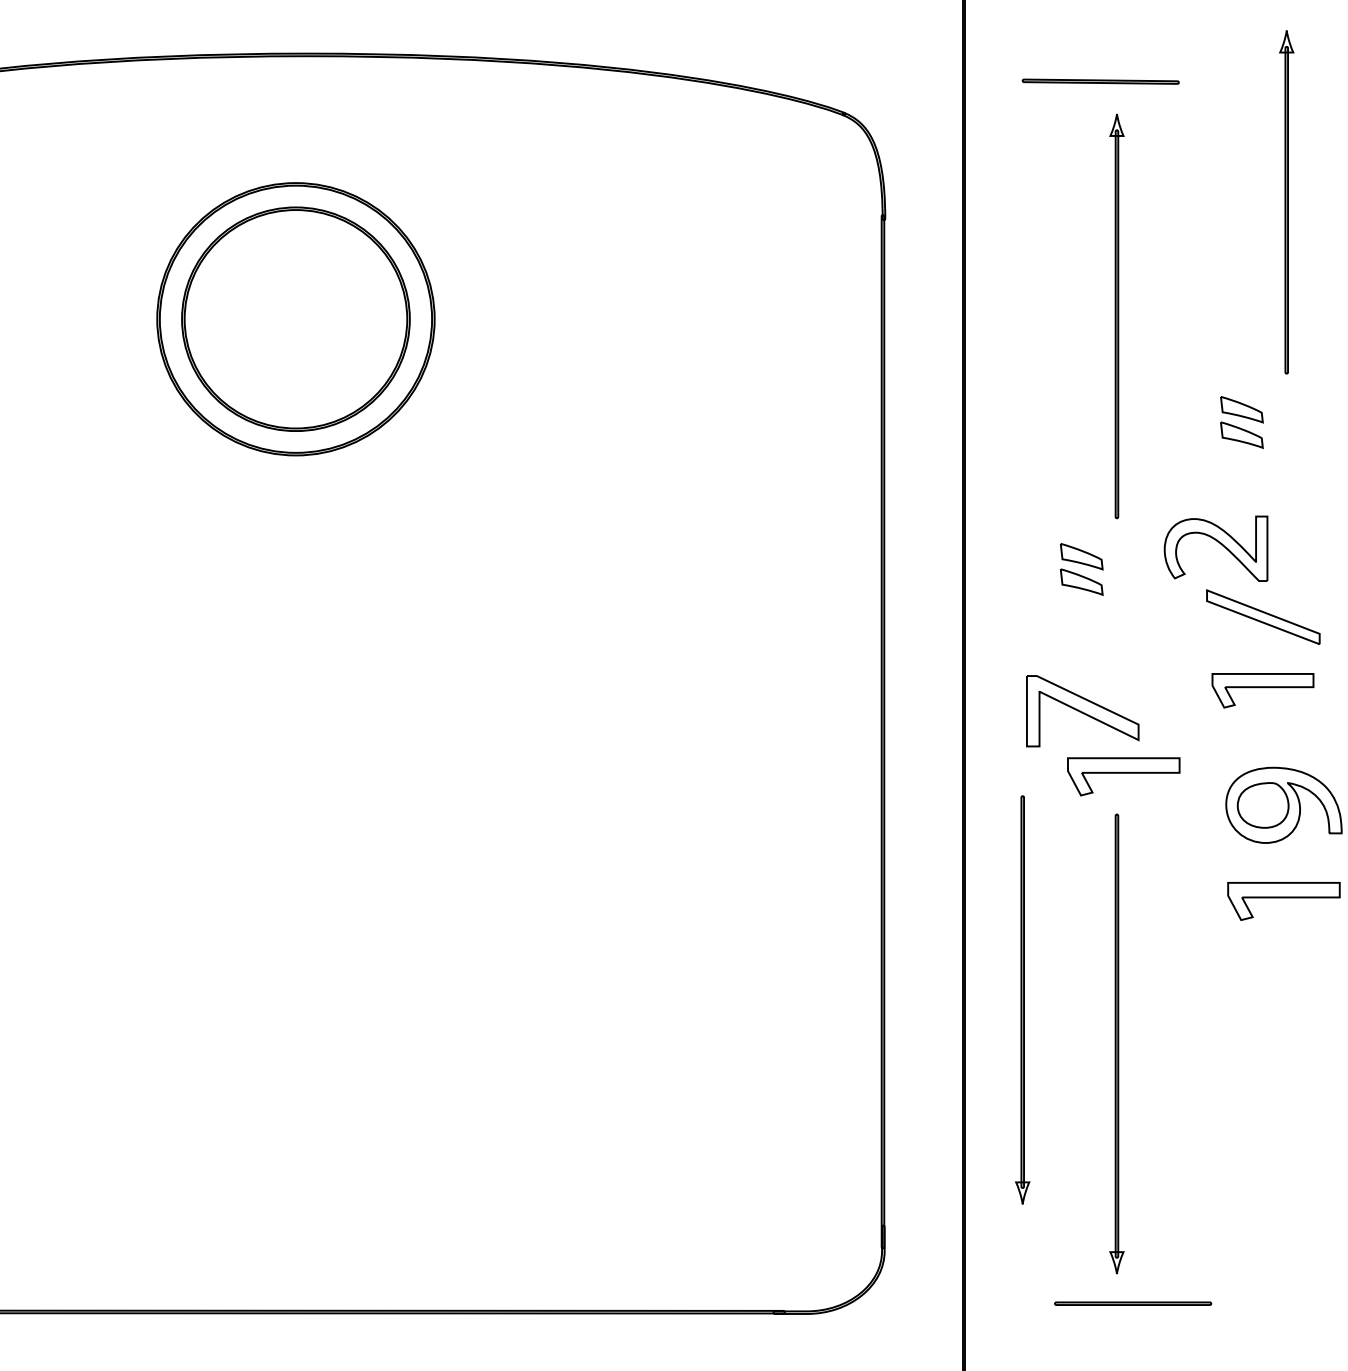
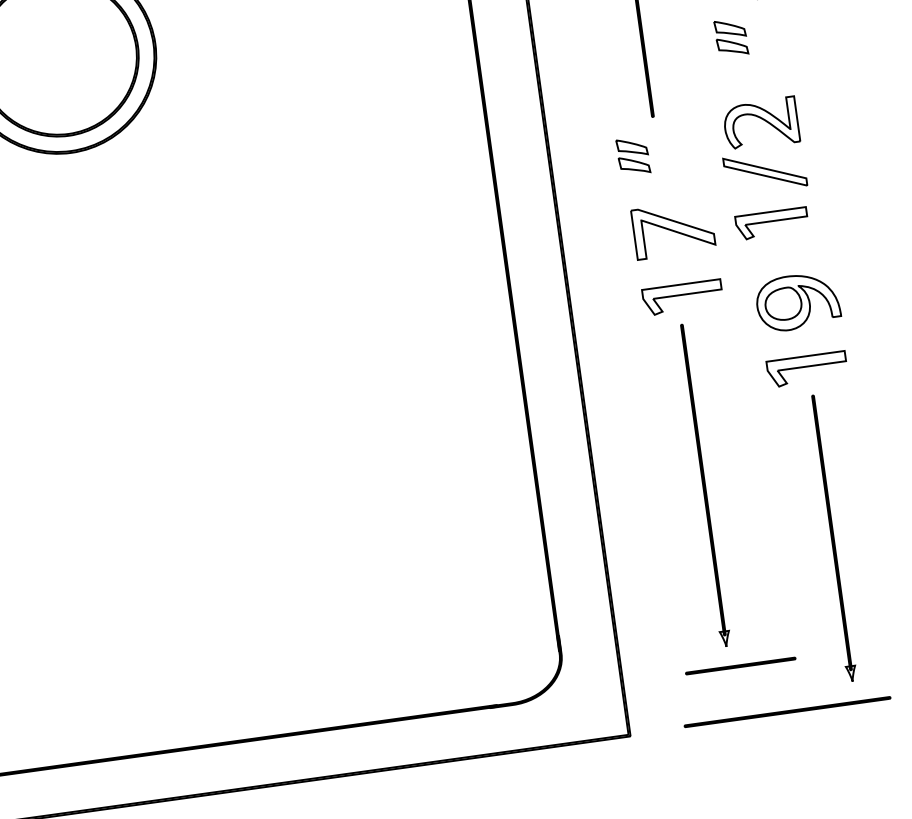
part: (1217, 542) -> (761, 119), moved
part: (1082, 711) -> (673, 230), moved
part: (1022, 999) -> (832, 538), moved

